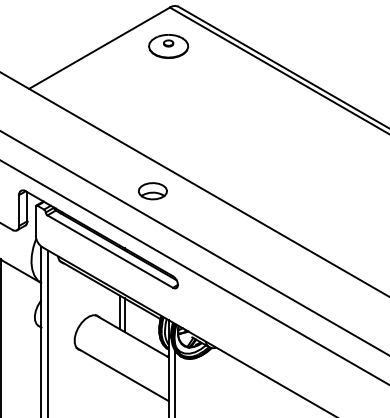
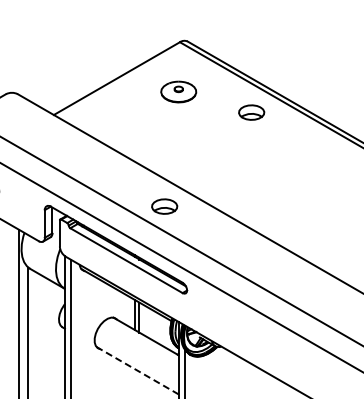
part: (168, 45) -> (178, 91), moved
part: (249, 86) -> (251, 112), added
line: (123, 374) -> (138, 370), solid -> dashed

